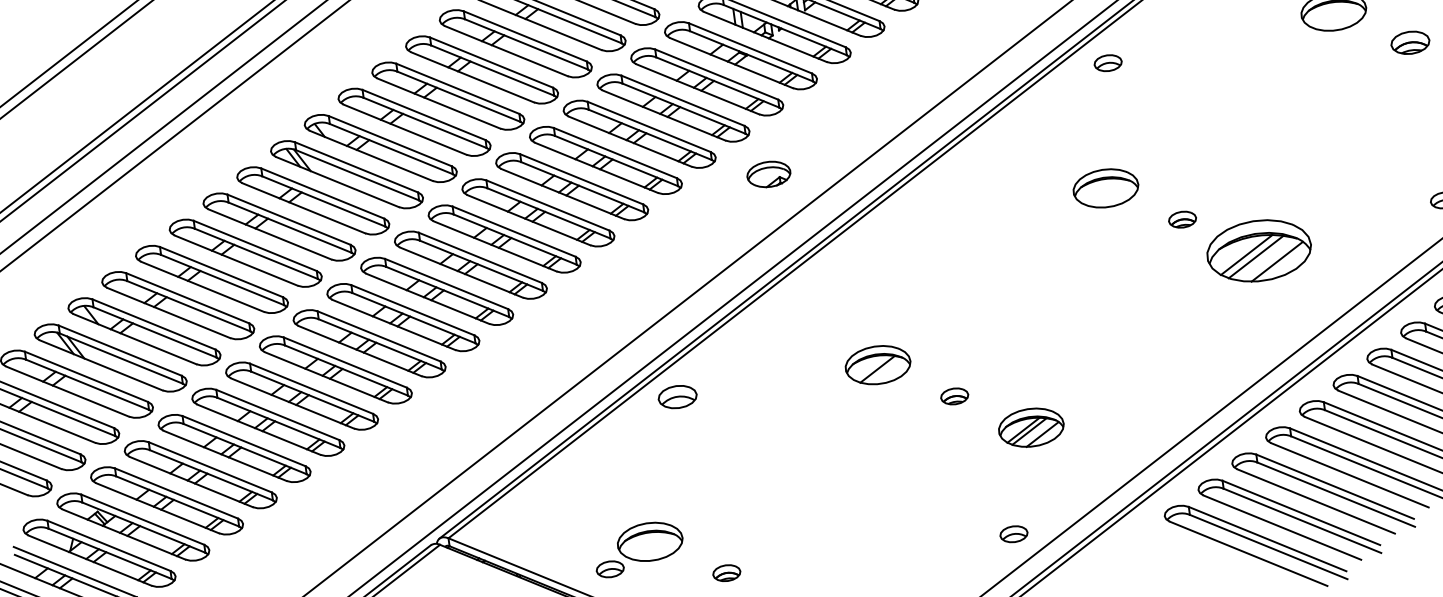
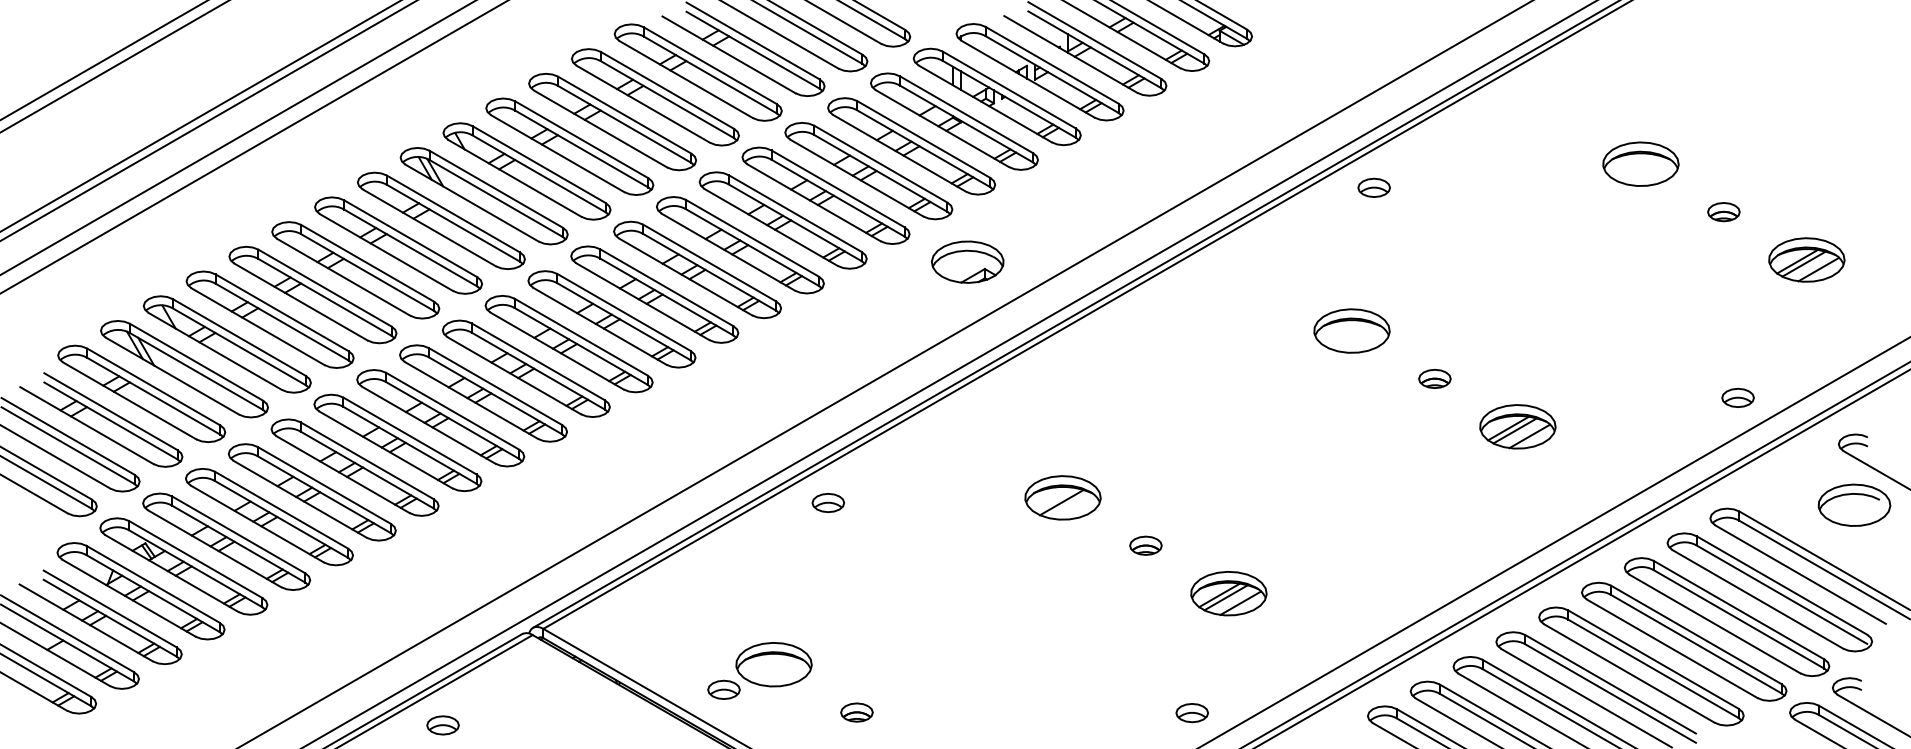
part: (1410, 43) -> (1723, 212), size x0.71
part: (768, 173) -> (967, 261), size x1.43
part: (1258, 250) -> (1517, 426), size x0.62
part: (677, 396) -> (828, 502), size x0.71

